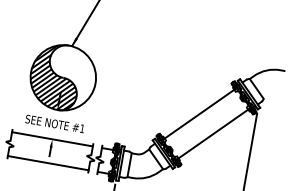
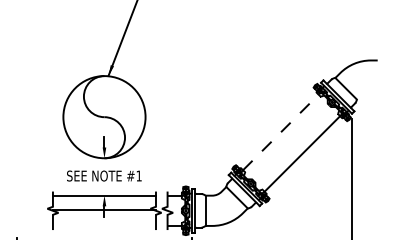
hatch: (55, 76) -> (94, 117), removed
line: (200, 114) -> (281, 132), solid -> dashed
line: (47, 163) -> (103, 210), moved

